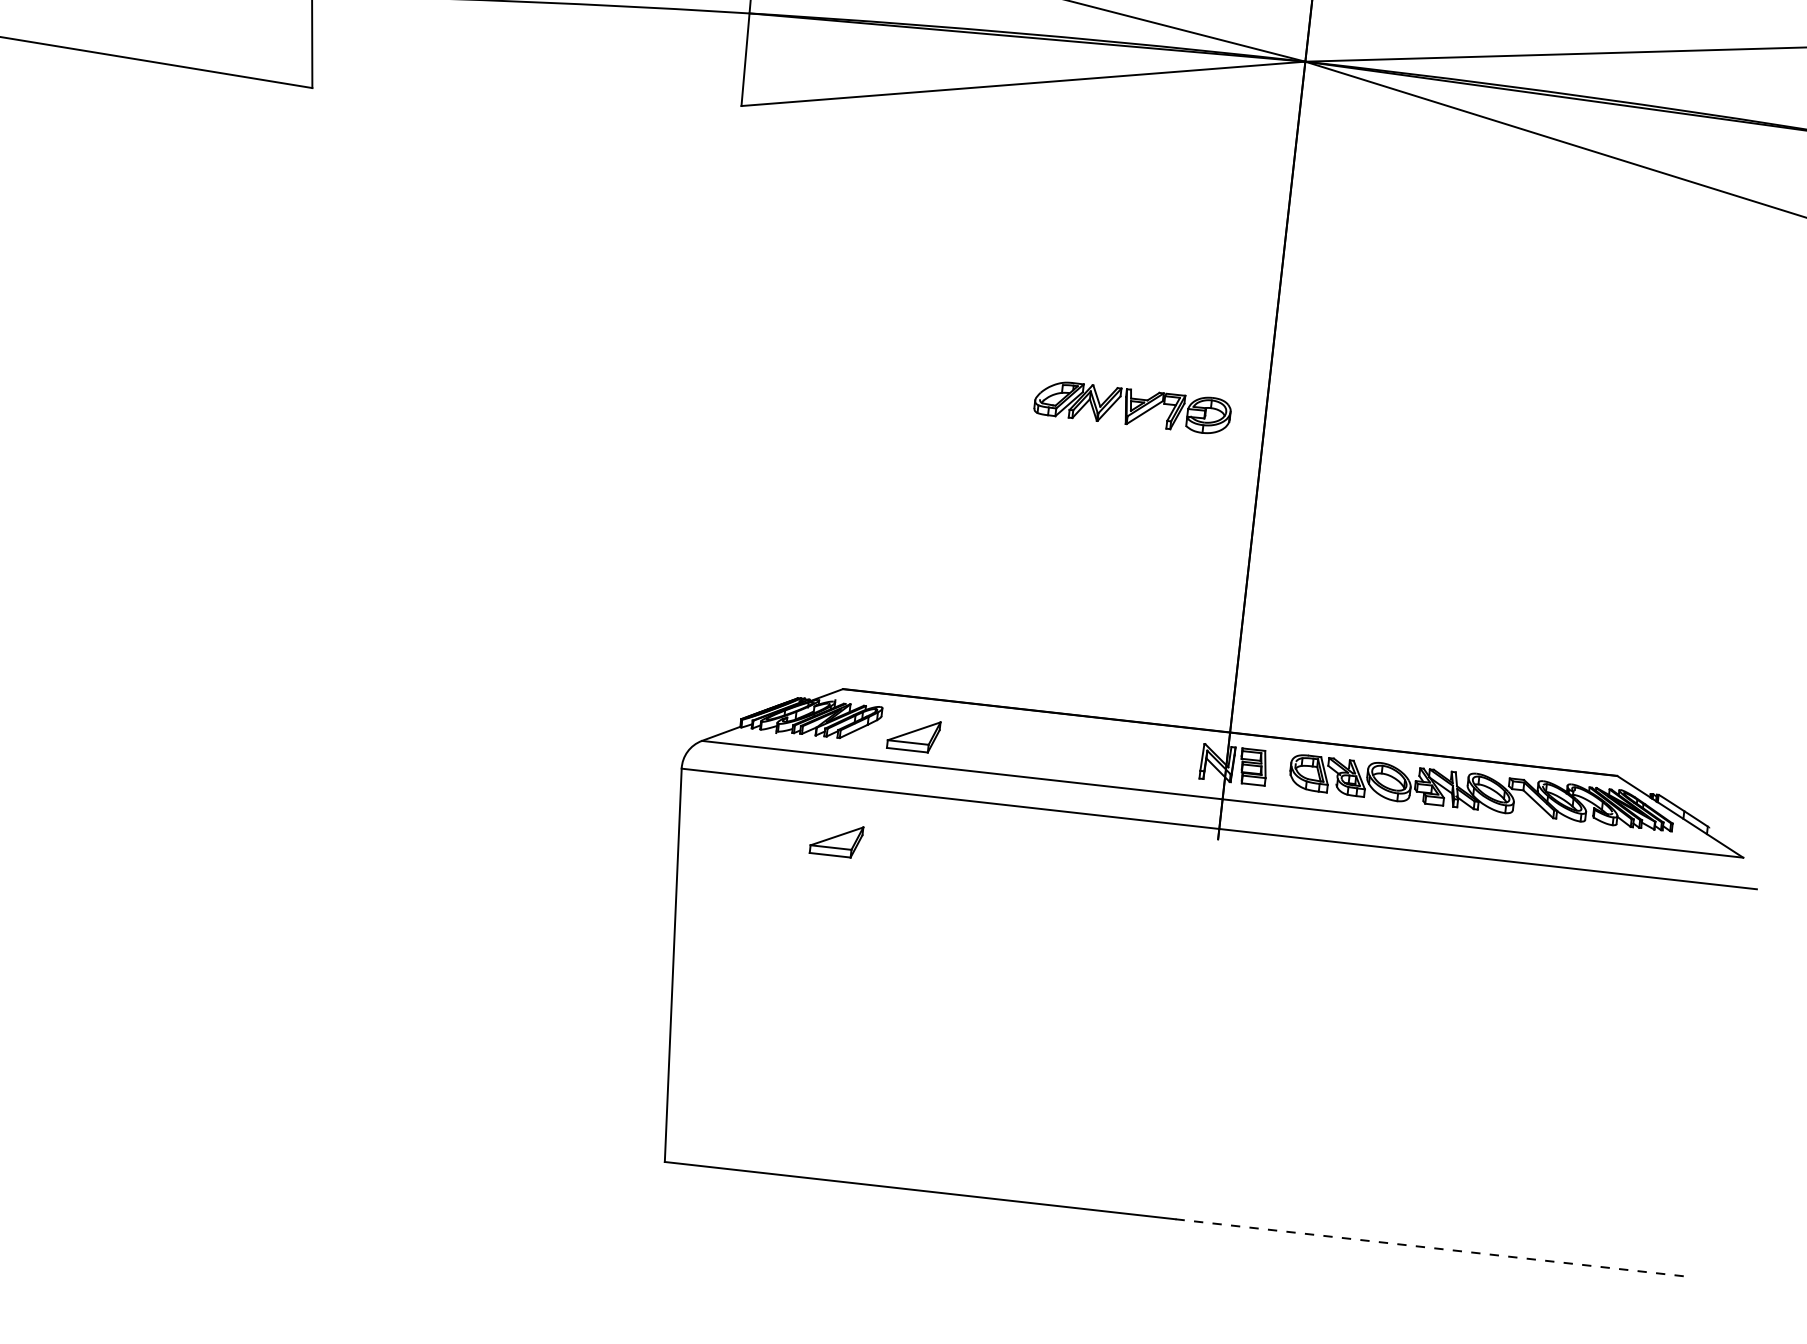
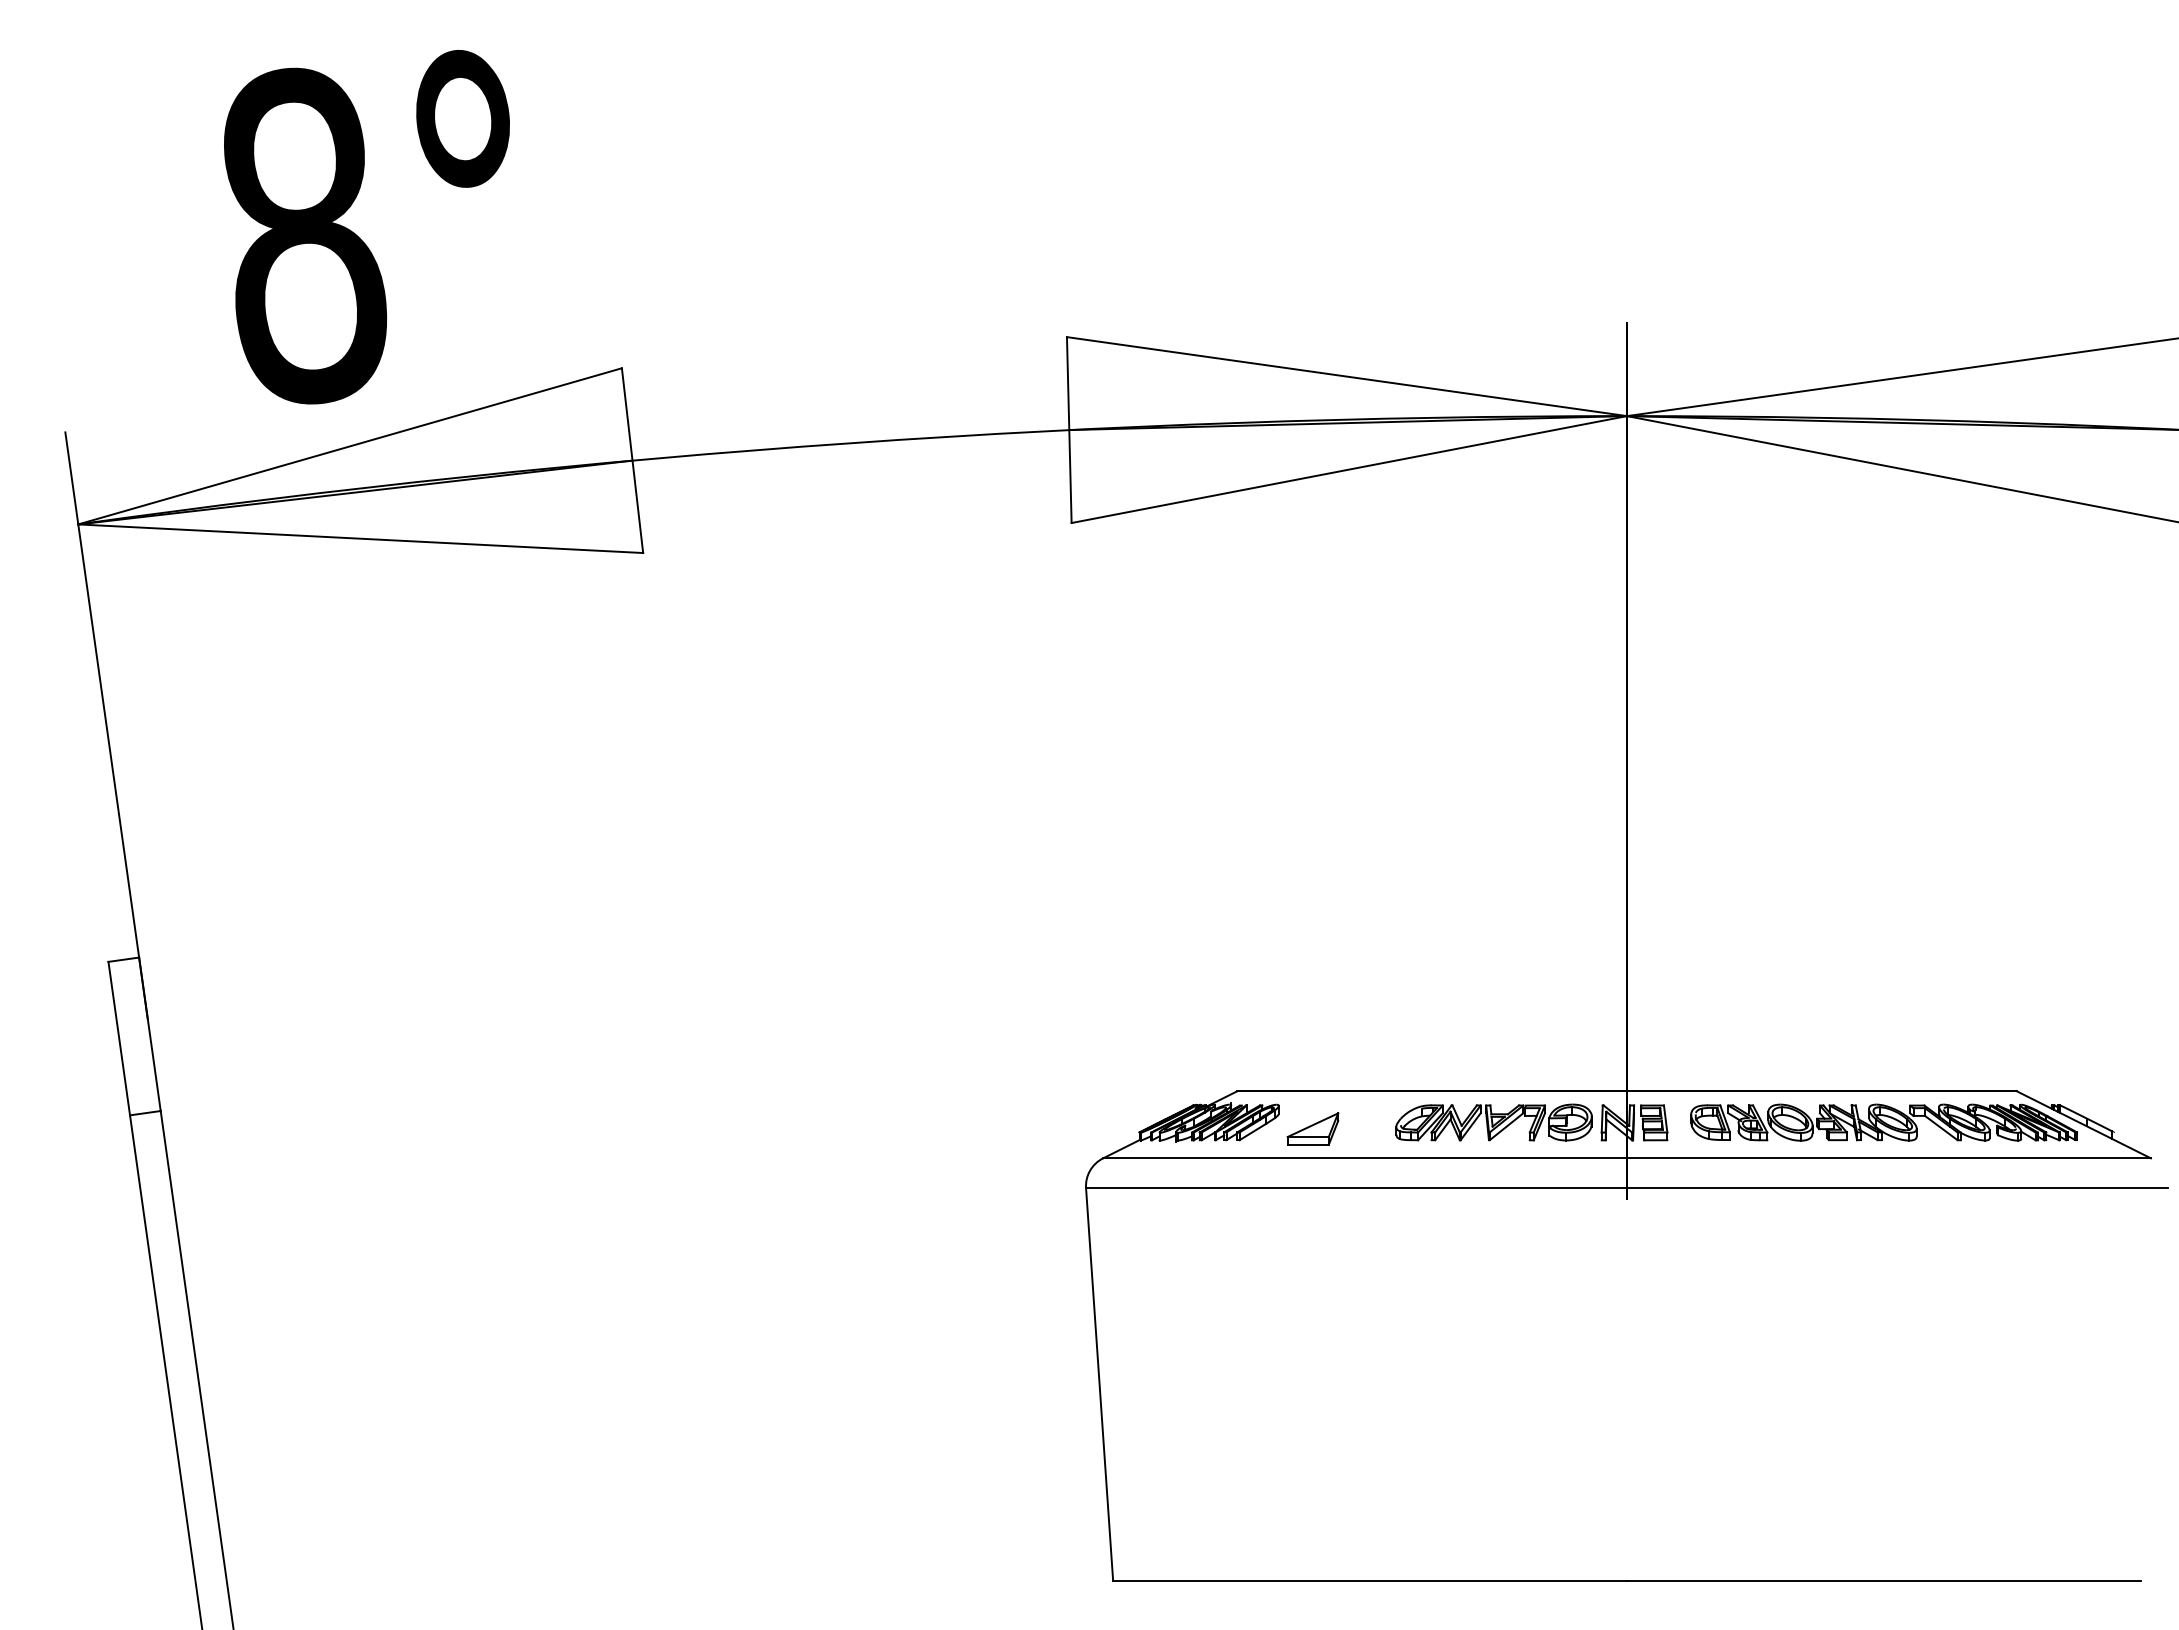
part: (1132, 406) -> (1493, 1122), moved
part: (836, 839) -> (1247, 1241), removed
line: (1430, 1247) -> (1883, 1580), dashed -> solid

